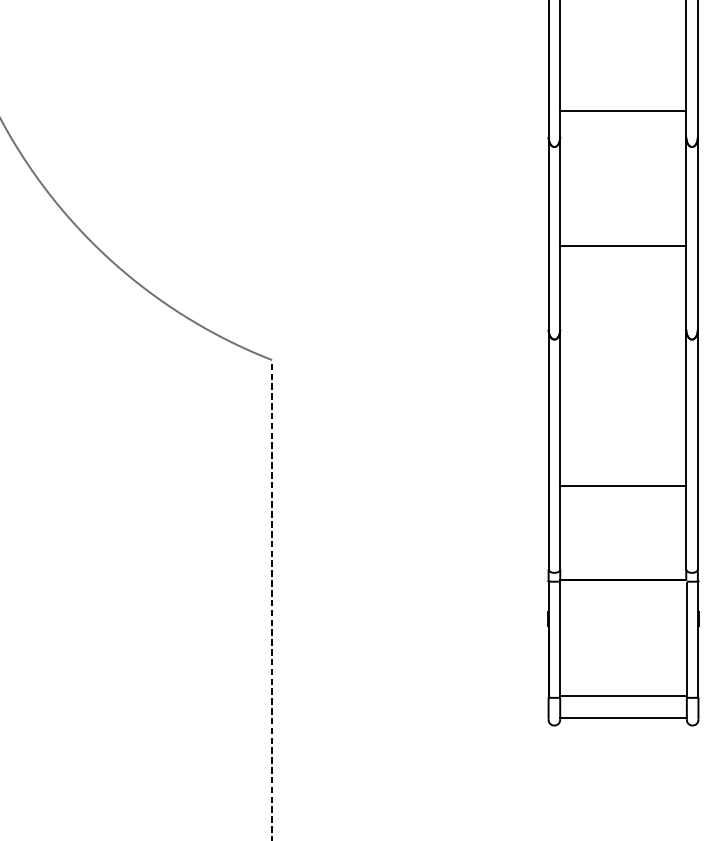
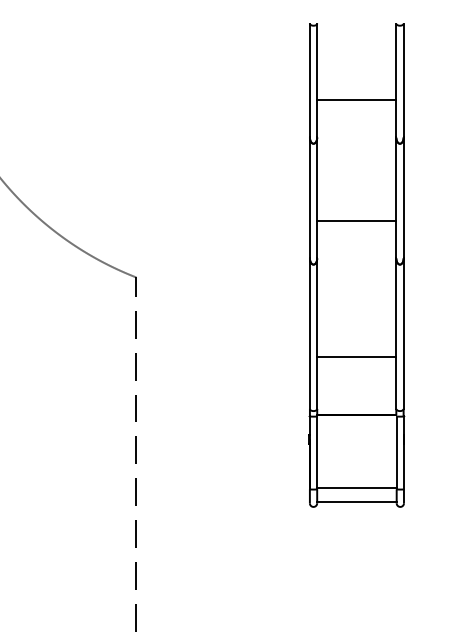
line: (622, 111) -> (356, 100), moved
line: (622, 246) -> (356, 221), moved

